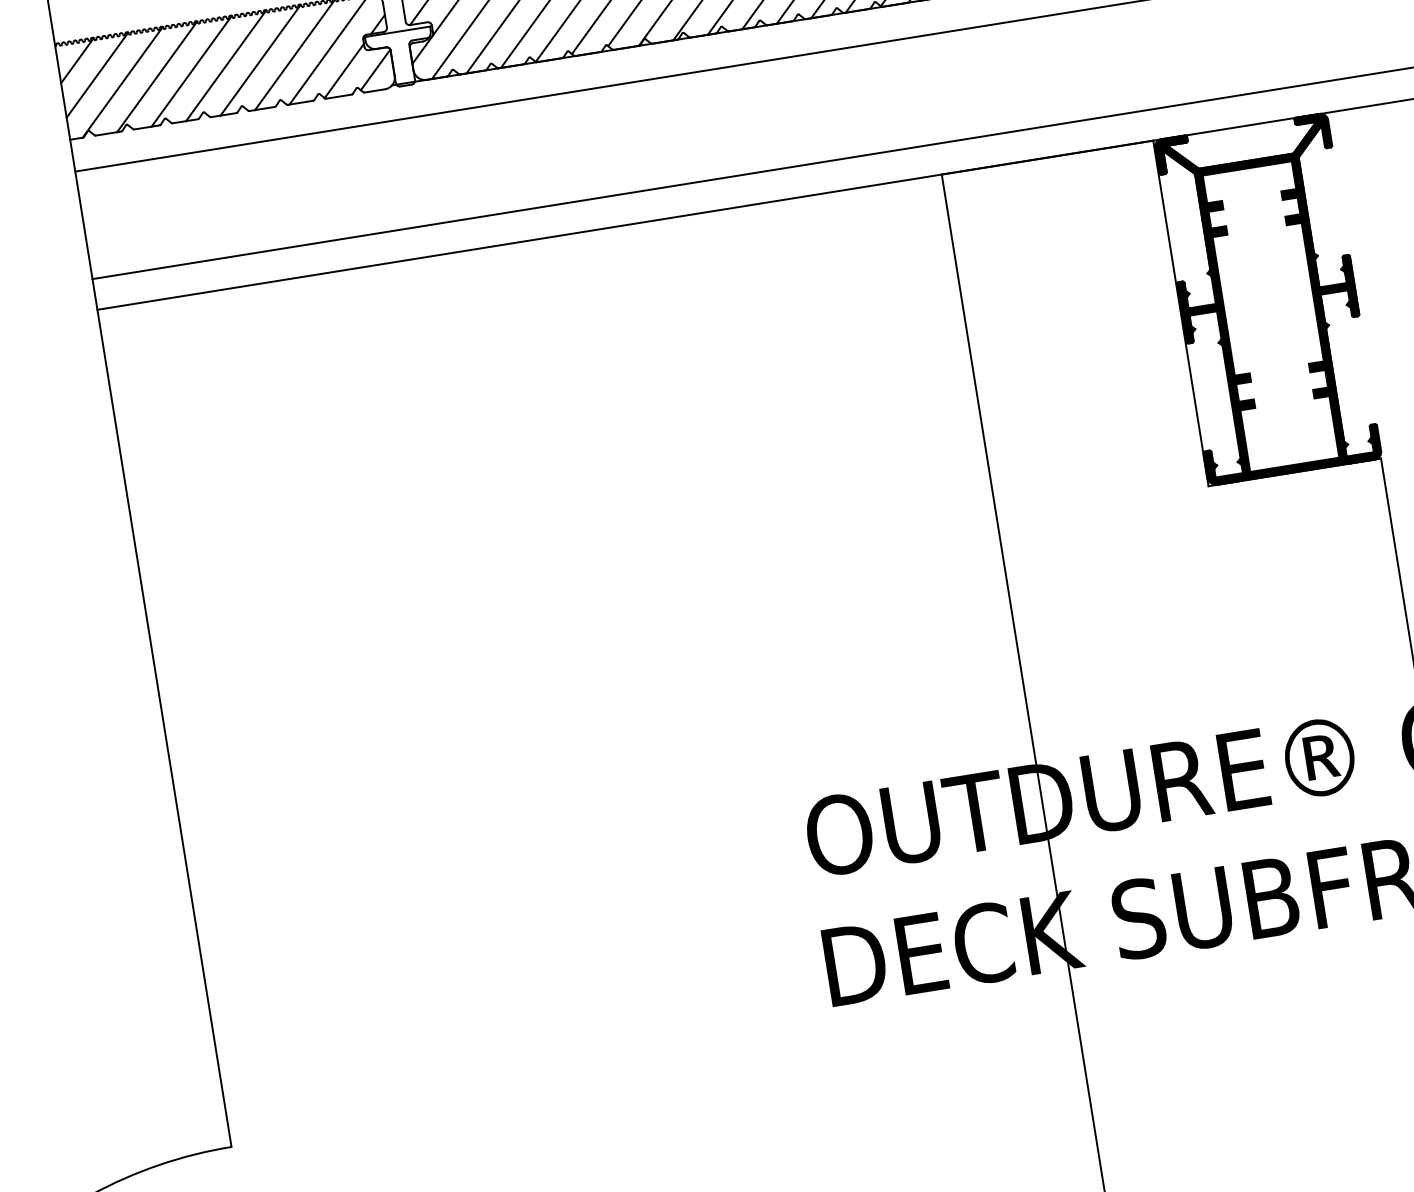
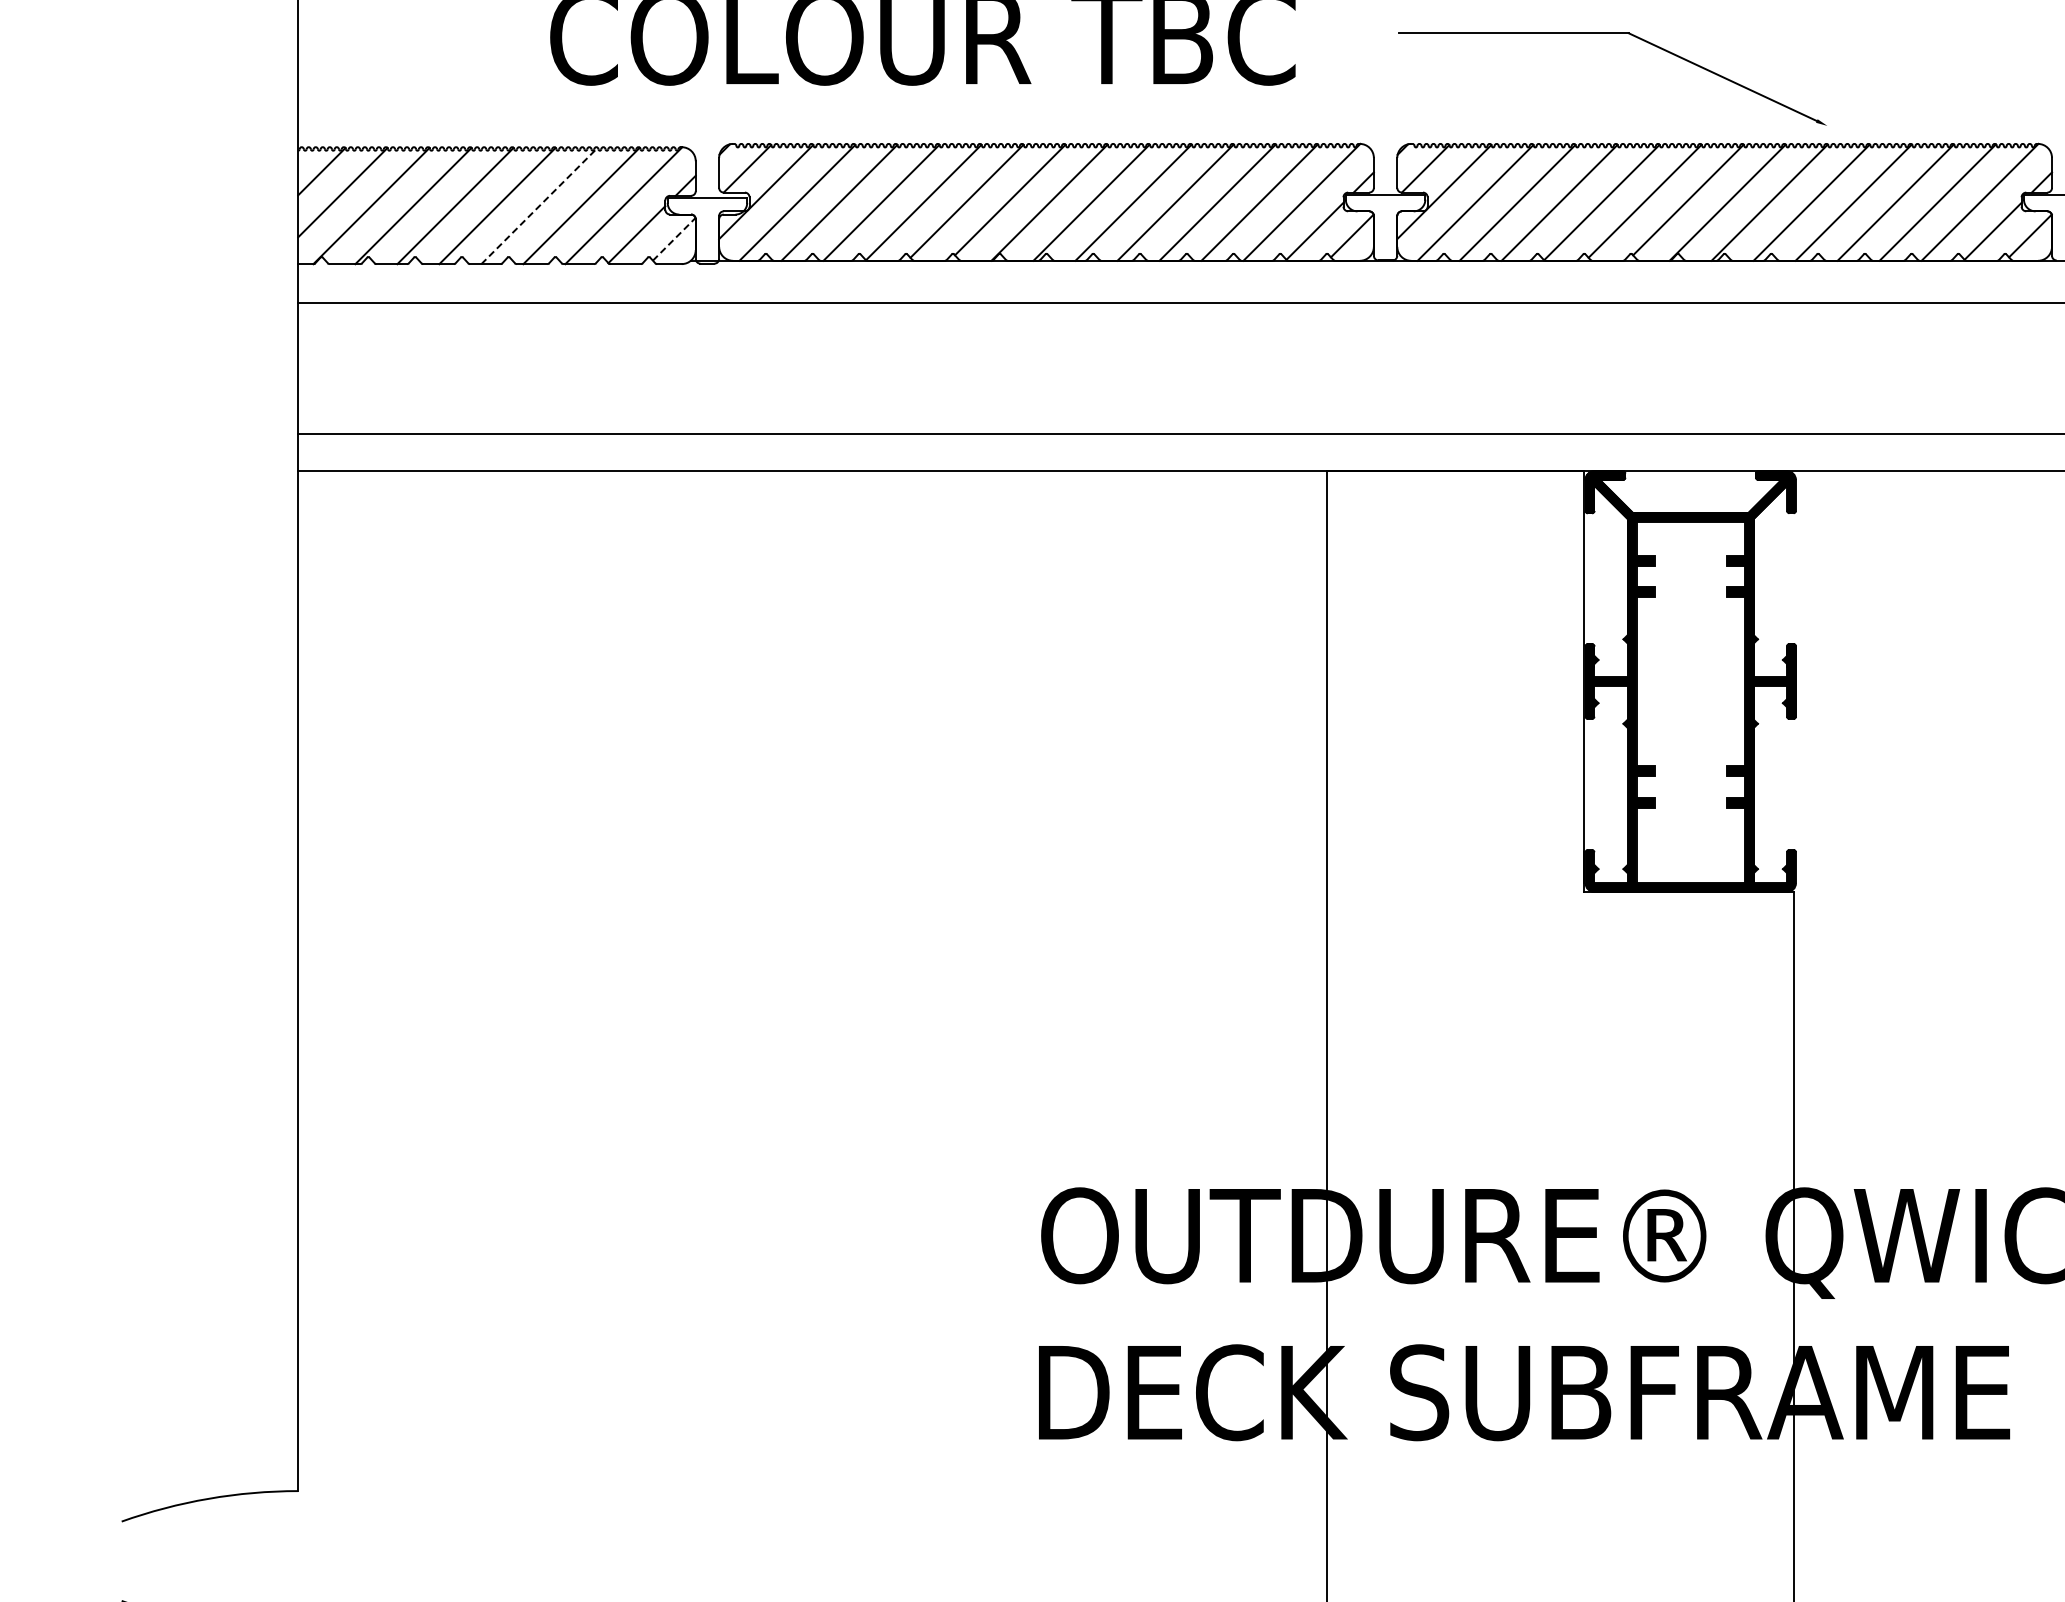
line: (260, 59) -> (539, 205), solid -> dashed
line: (375, 70) -> (674, 239), solid -> dashed

